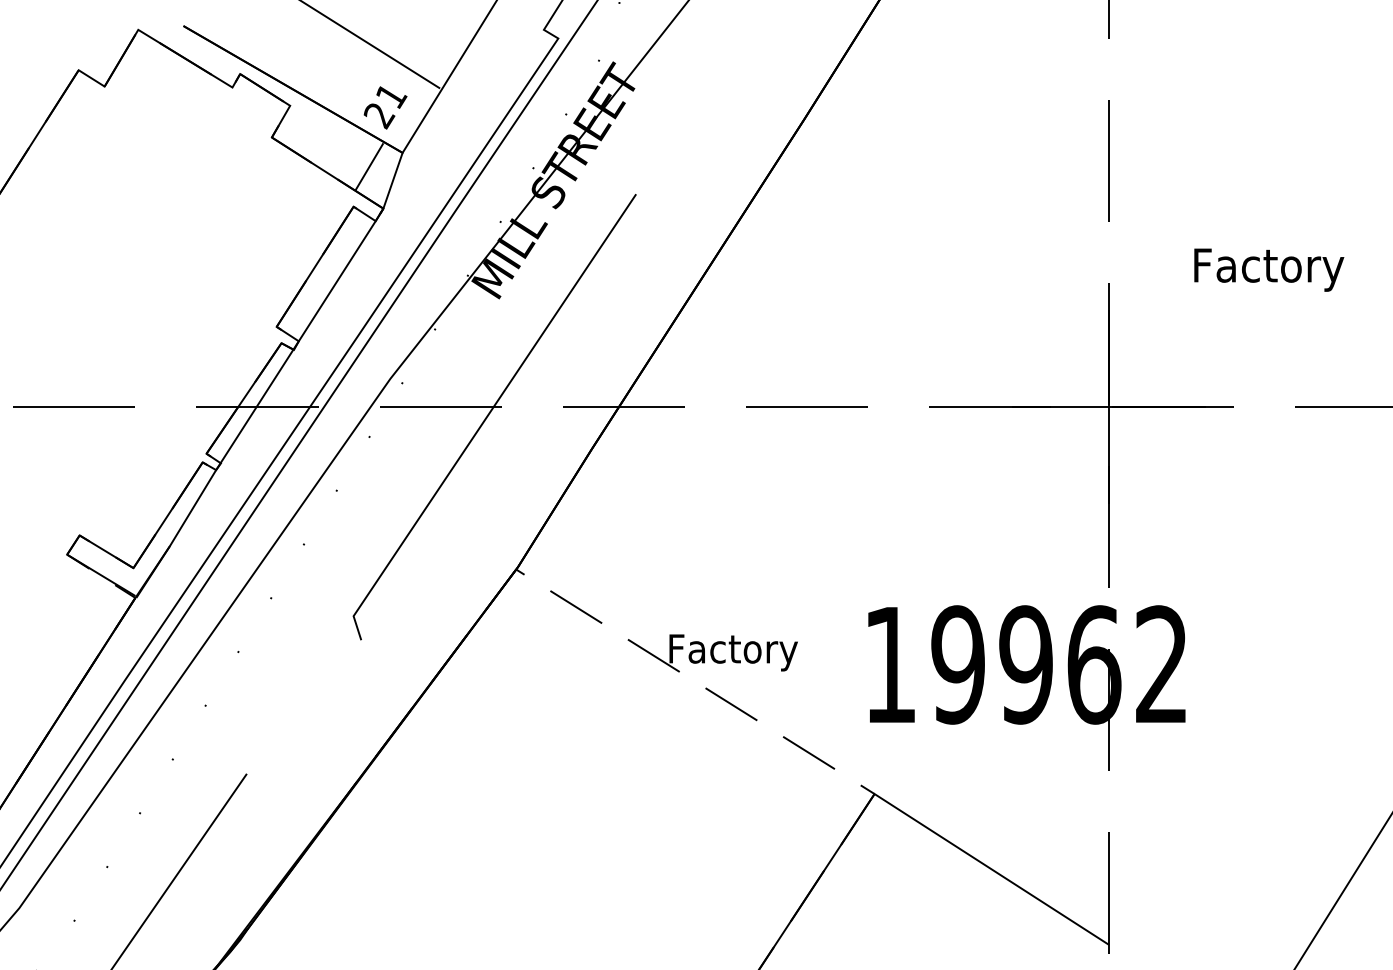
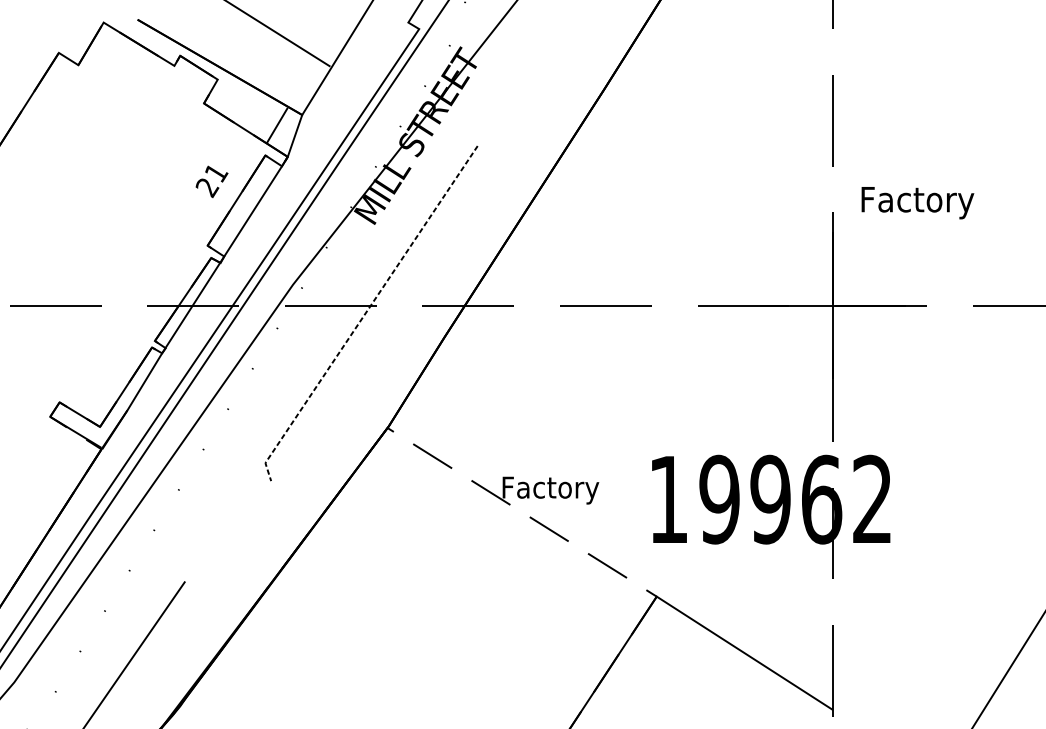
text: (385, 107) -> (212, 181), moved
text: (1269, 269) -> (918, 202), moved
line: (487, 416) -> (365, 313), solid -> dashed

